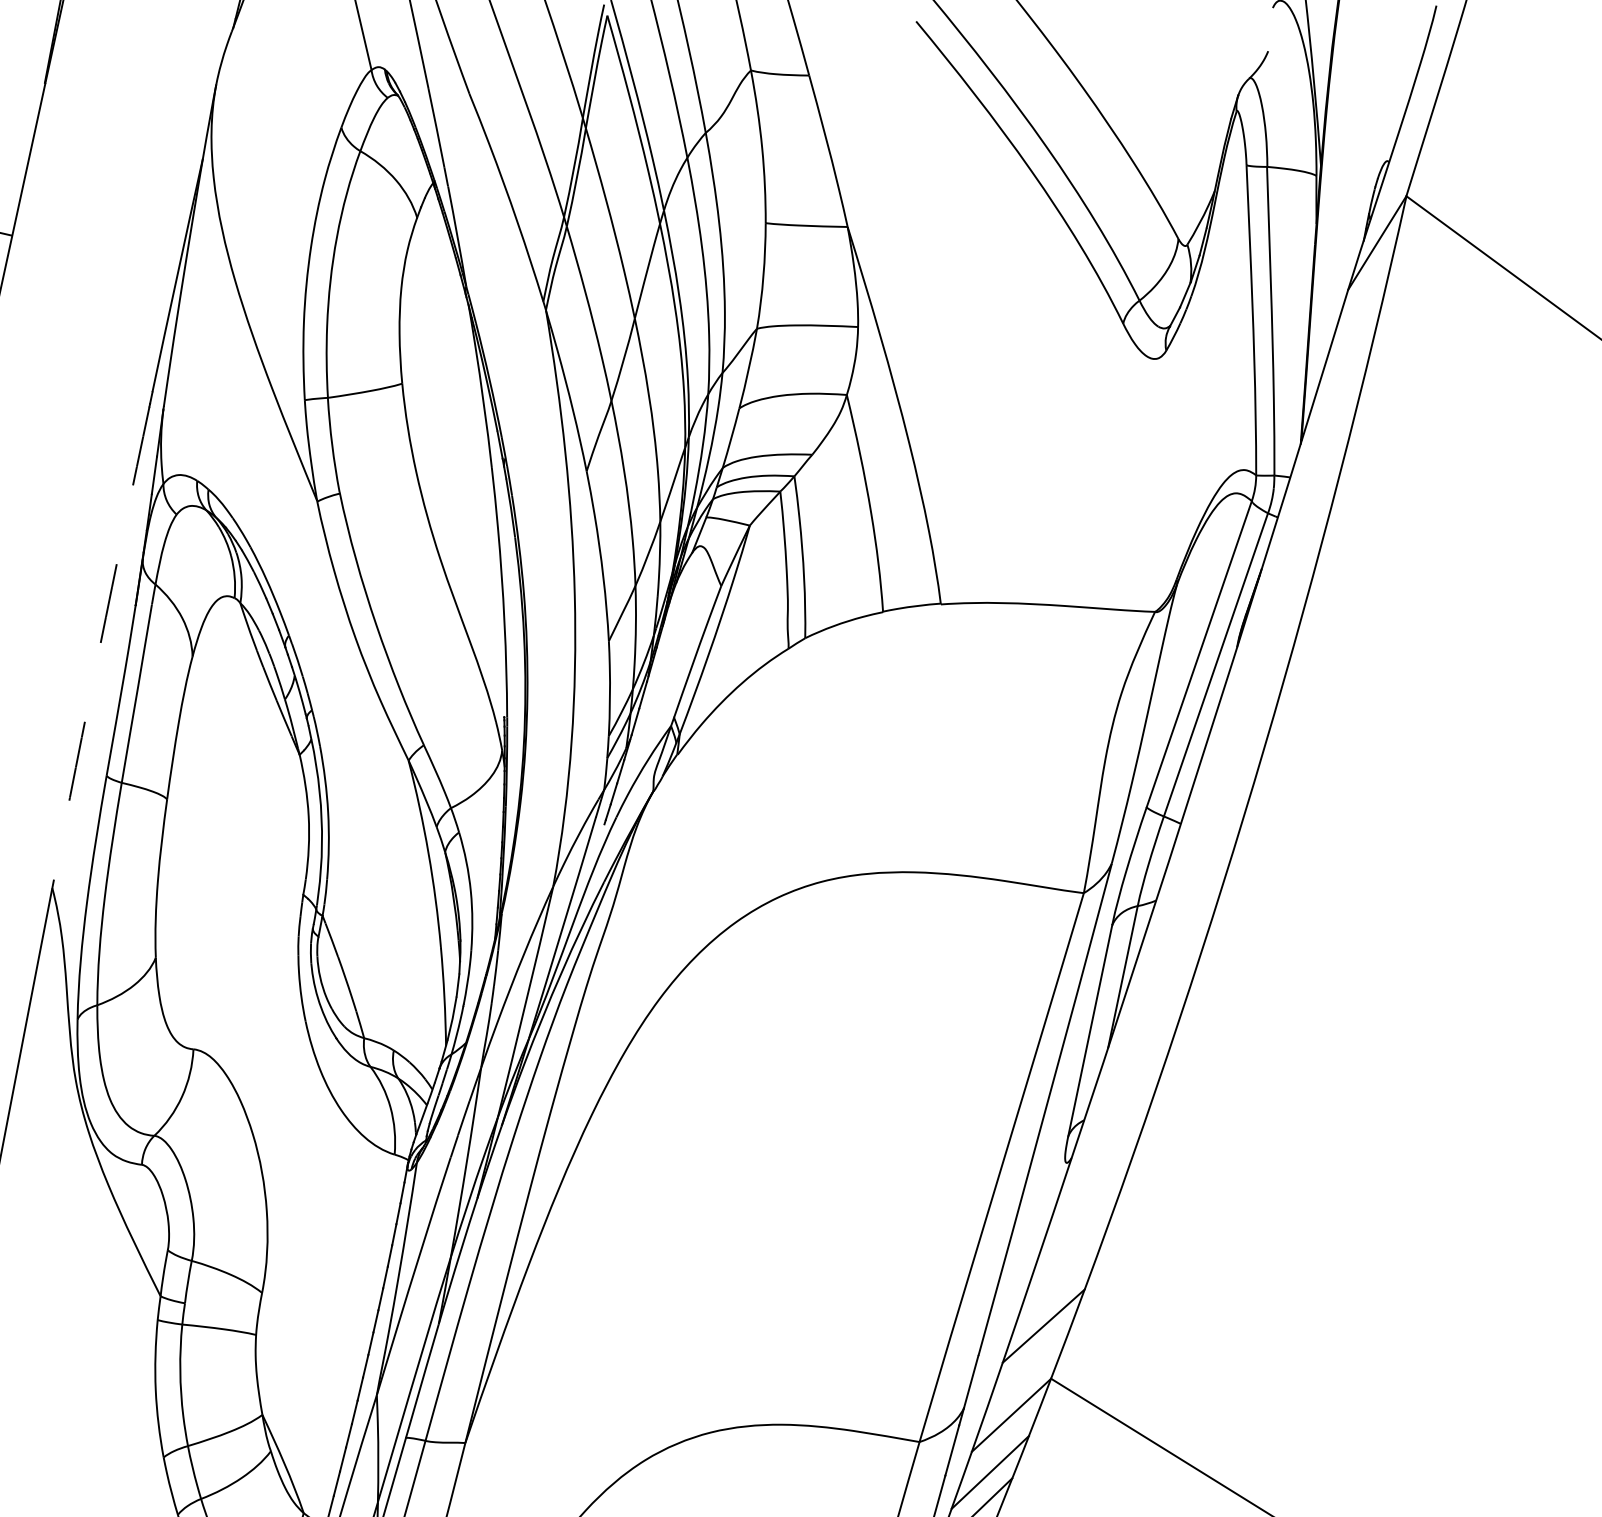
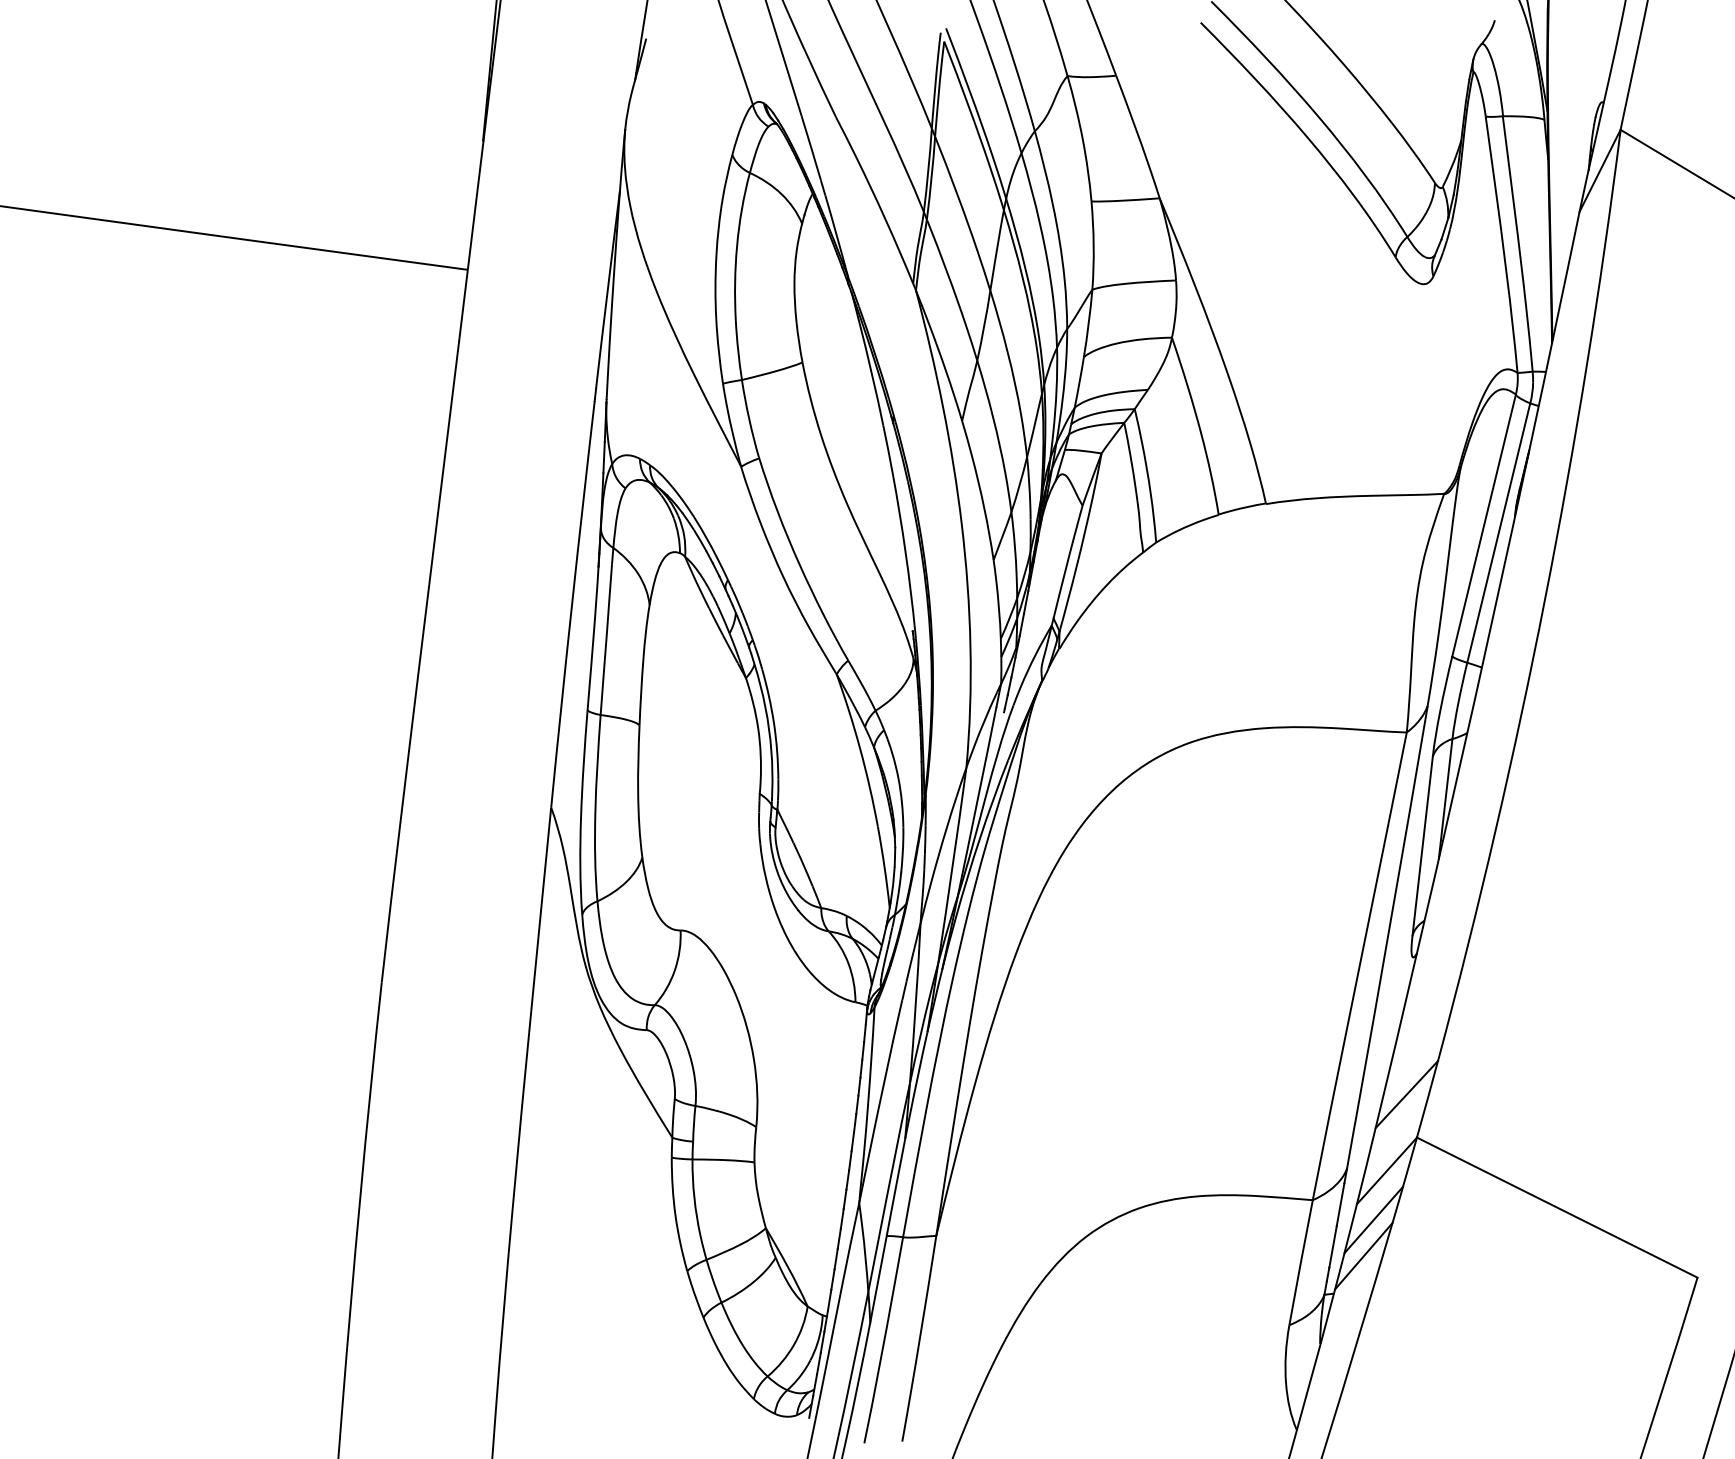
arc: (100, 647) -> (572, 604), dashed -> solid

